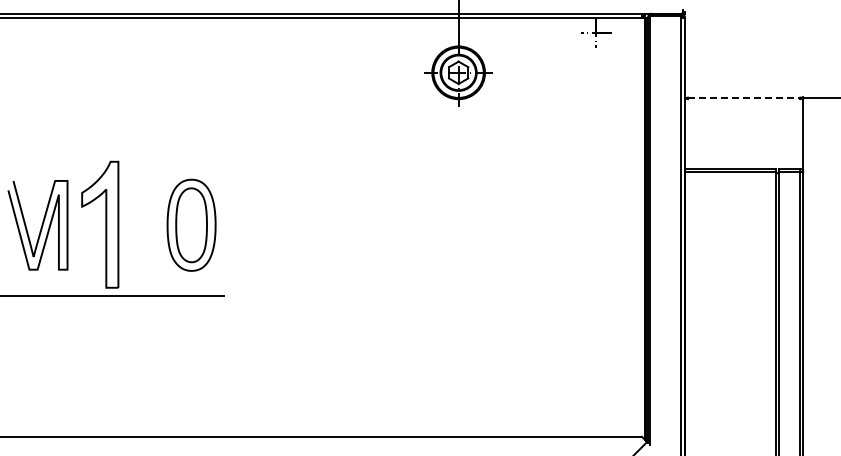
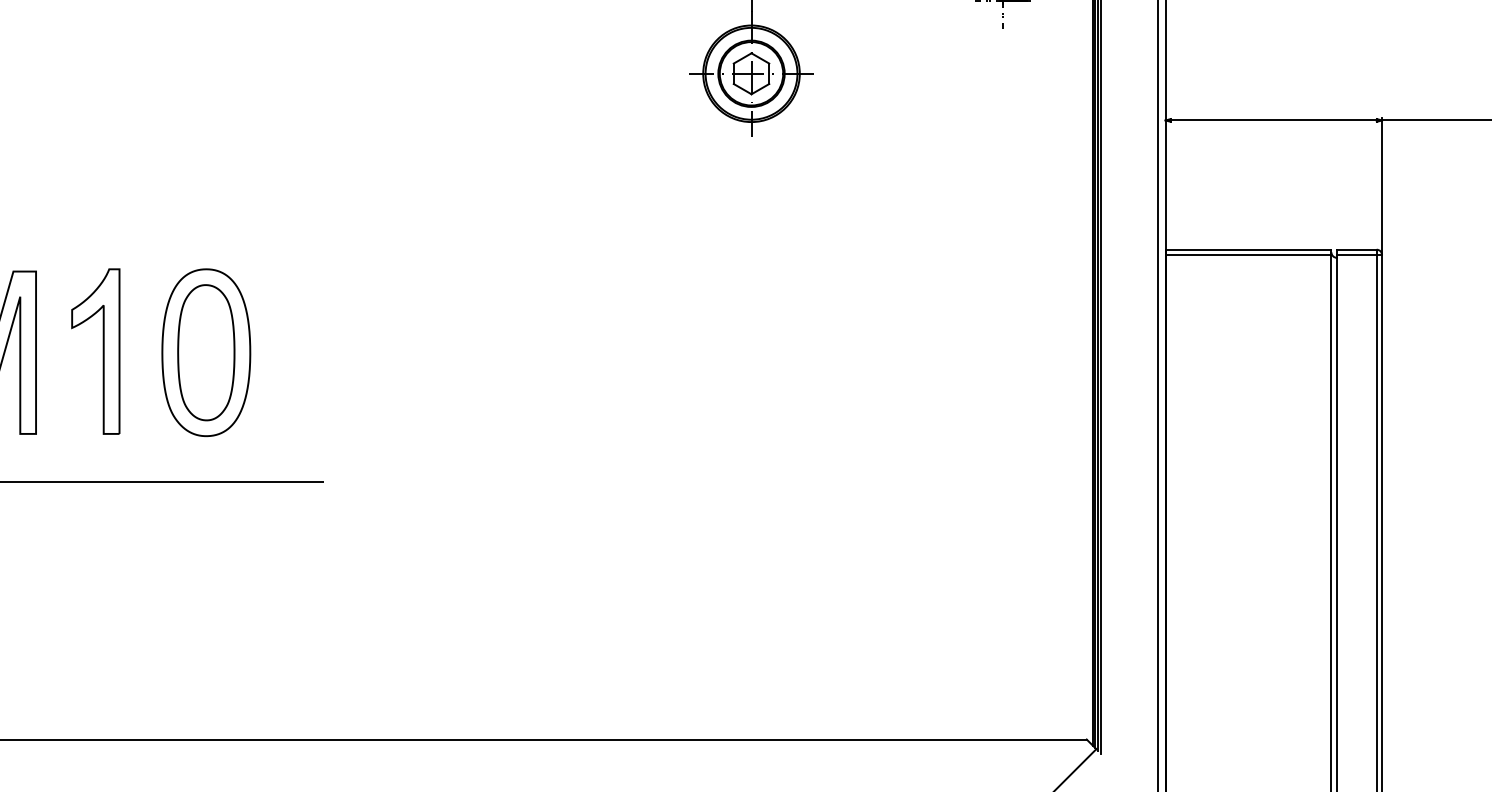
line: (744, 98) -> (1274, 120), dashed -> solid
part: (99, 224) -> (94, 351), size x0.71
part: (191, 224) -> (206, 351), moved

